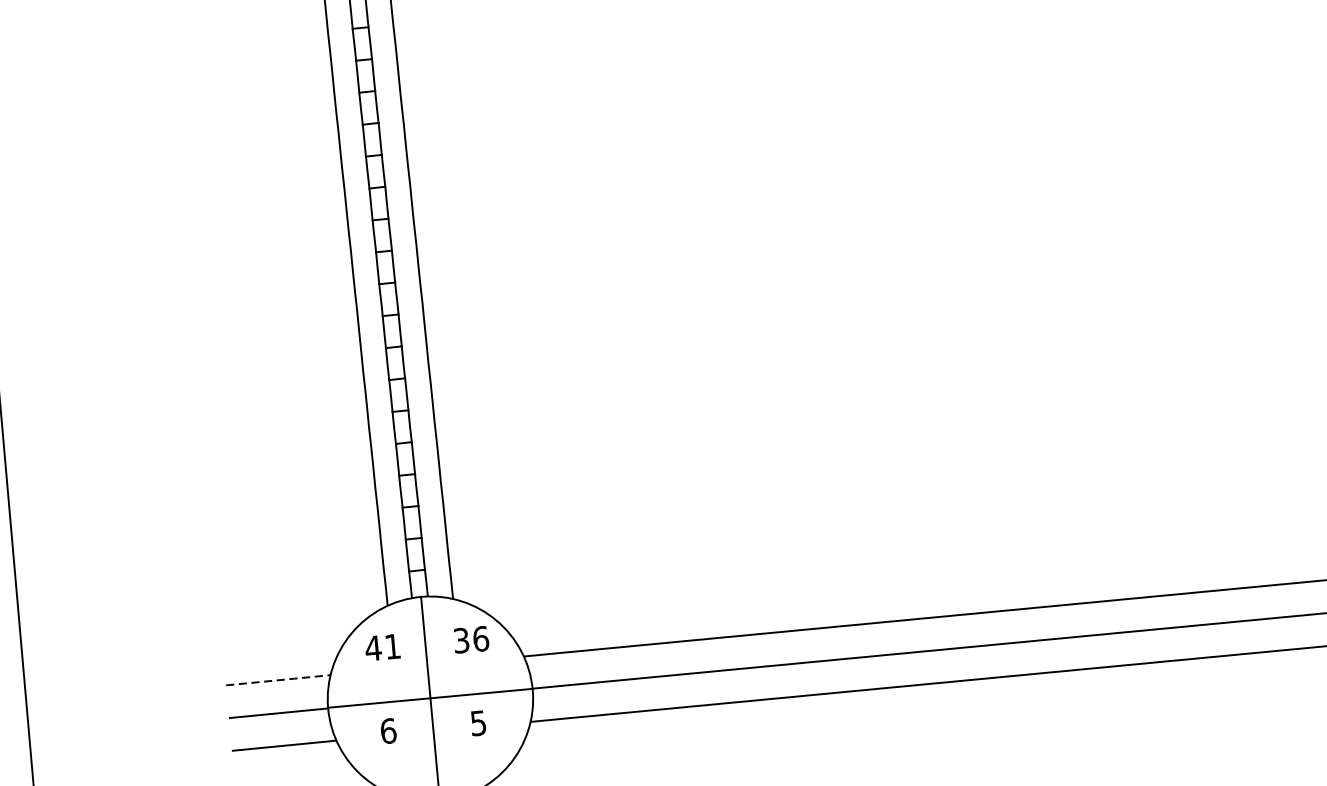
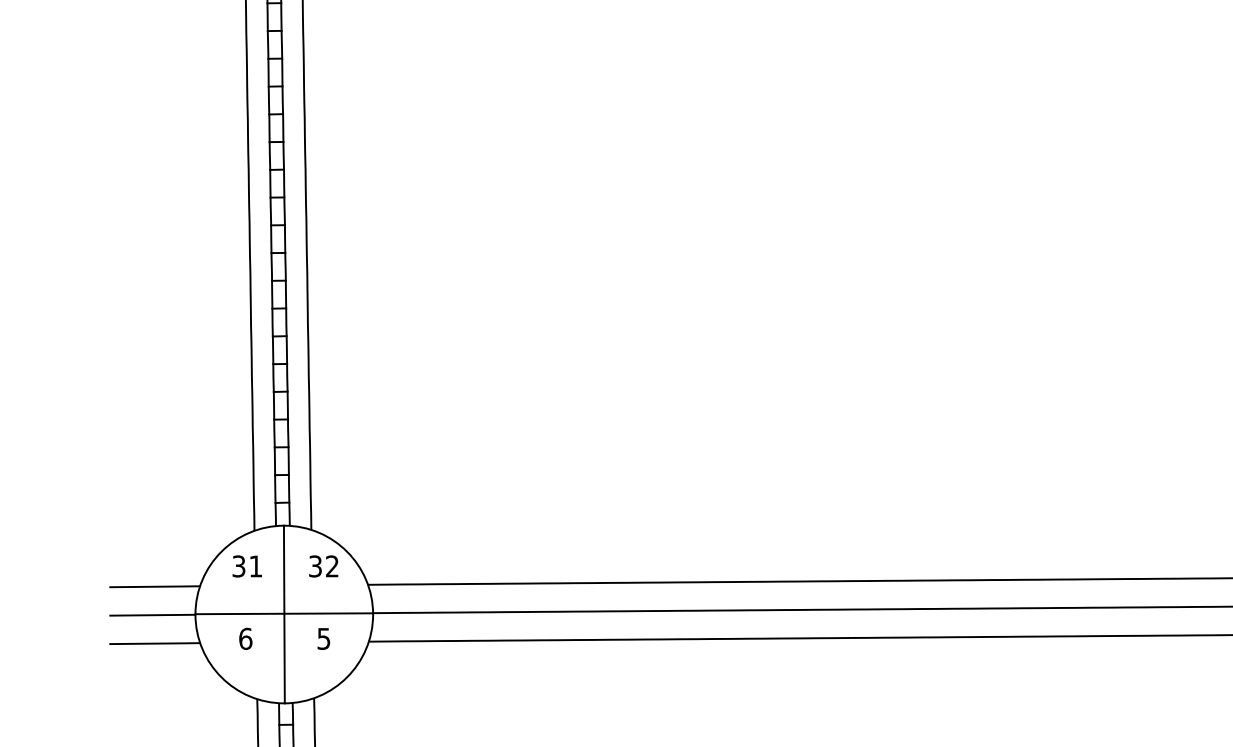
text: (481, 639) -> (332, 566), 36 -> 32
text: (372, 648) -> (238, 566), 41 -> 31
line: (280, 679) -> (156, 586), dashed -> solid

